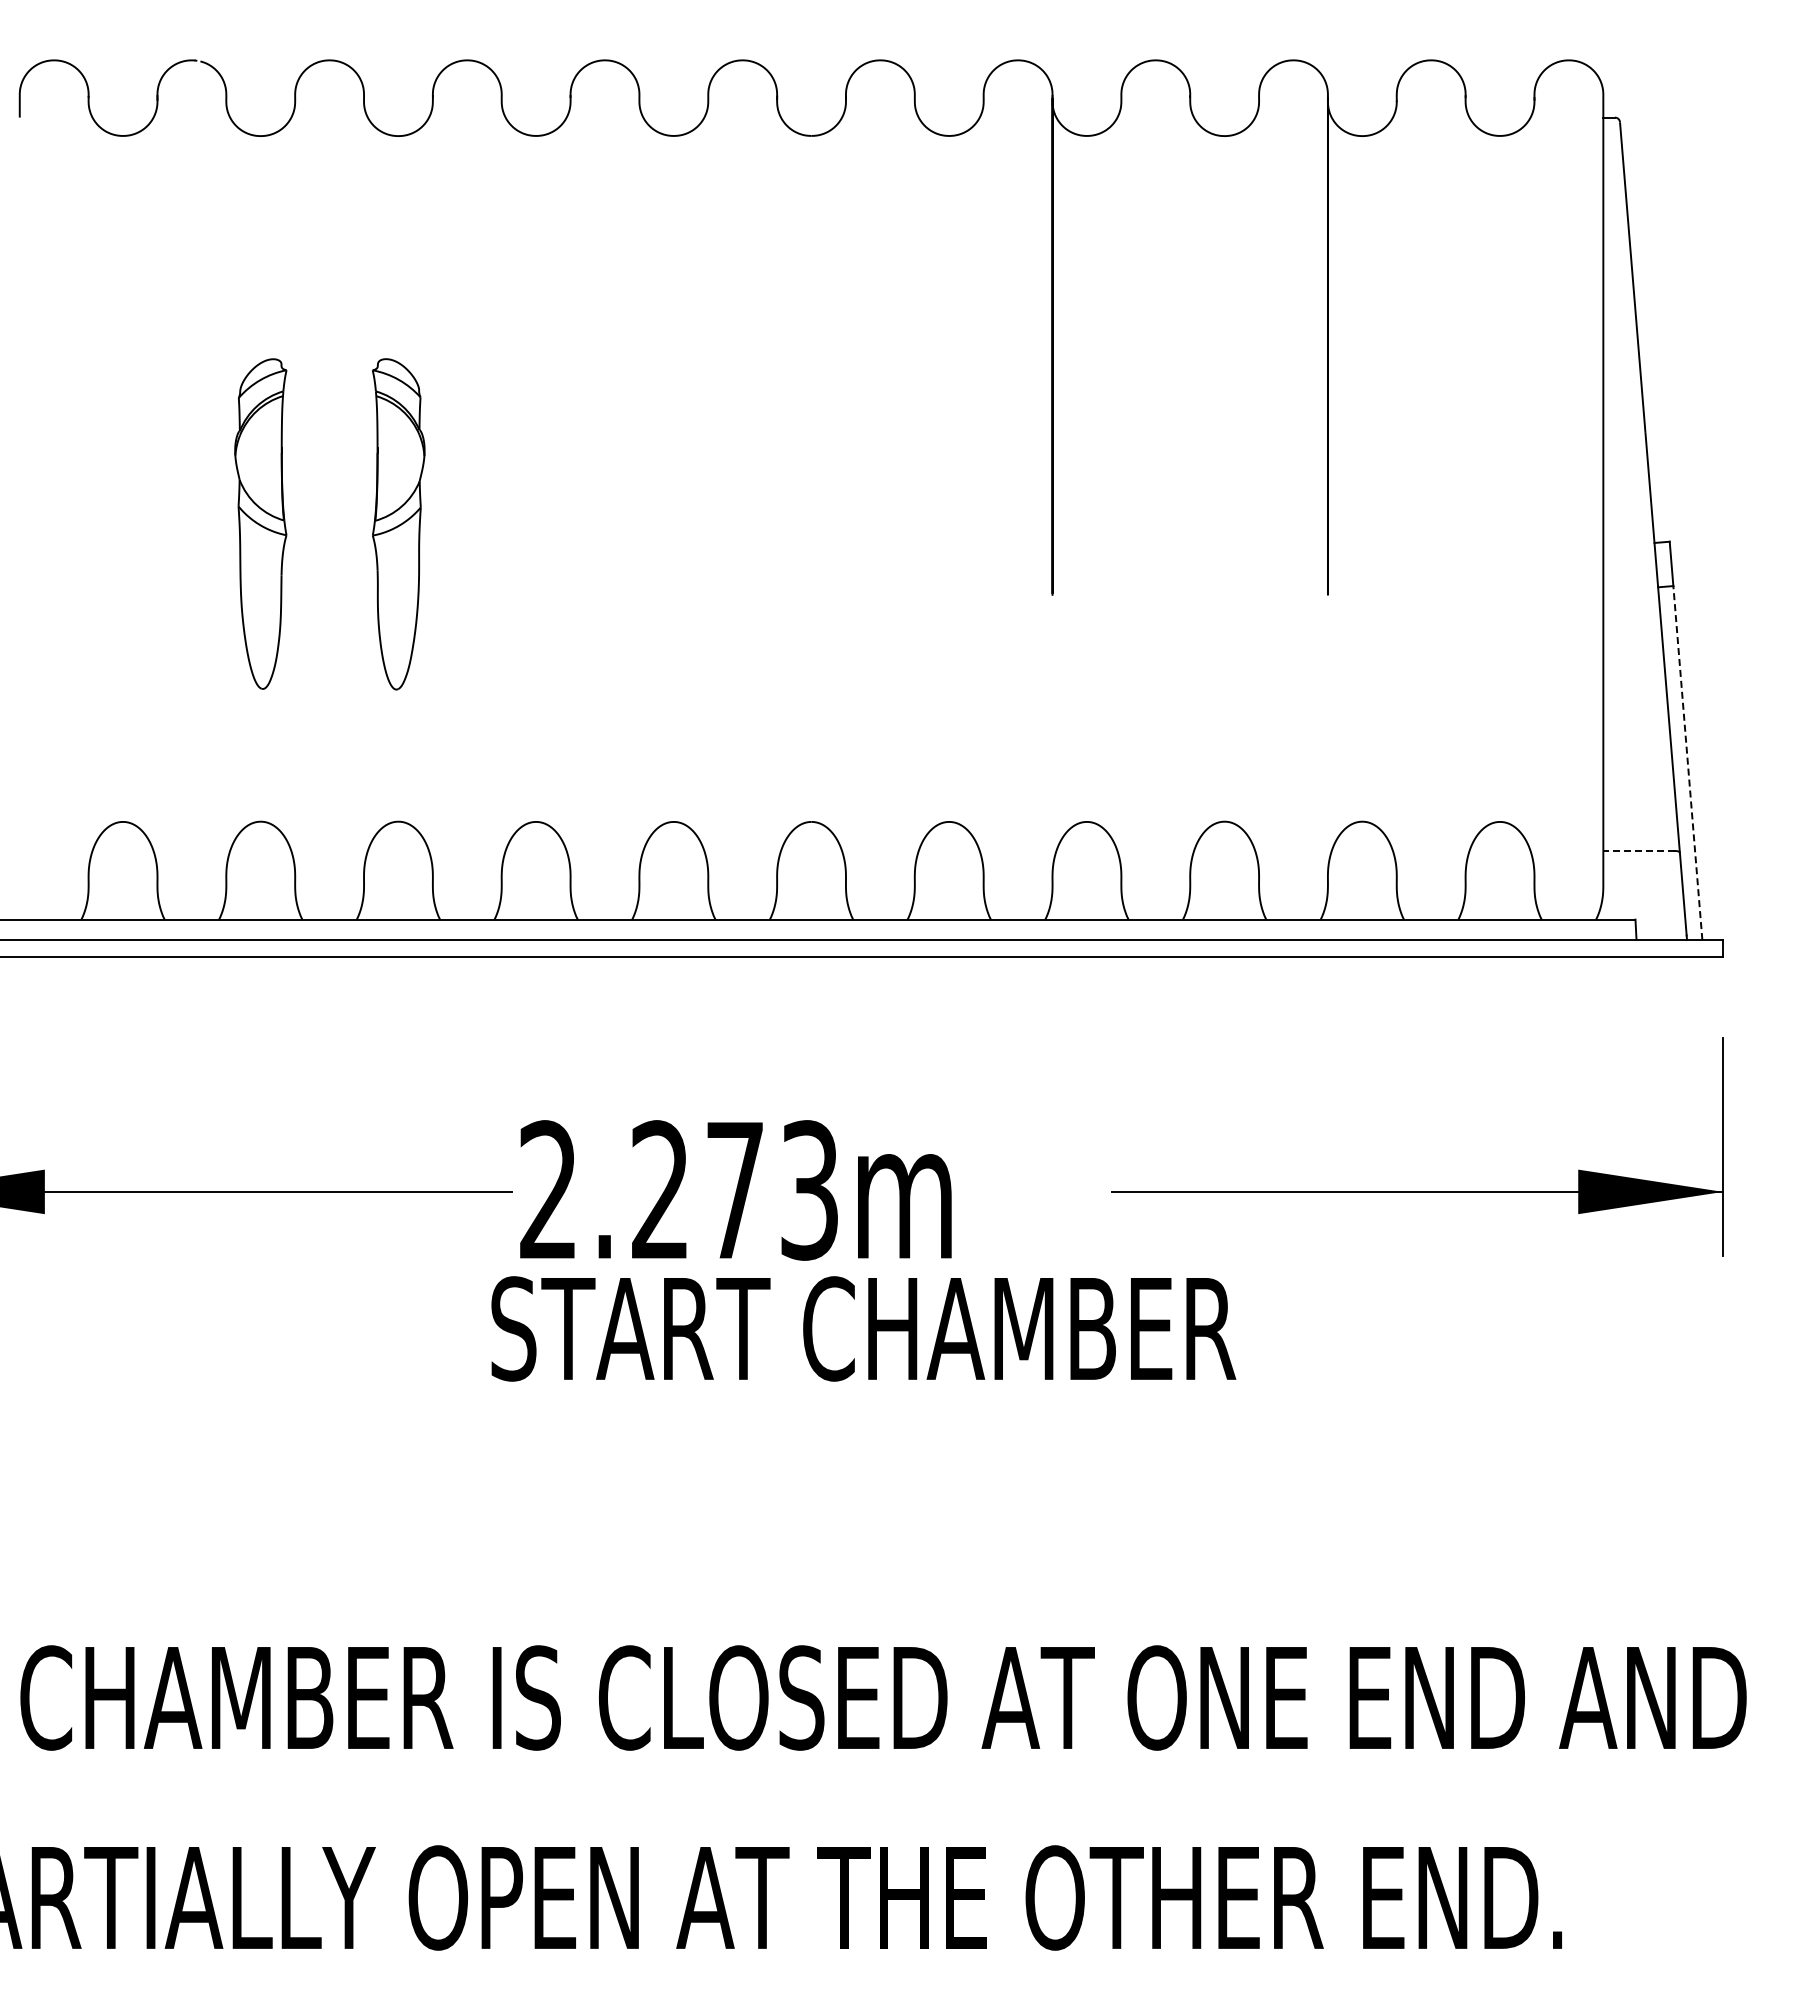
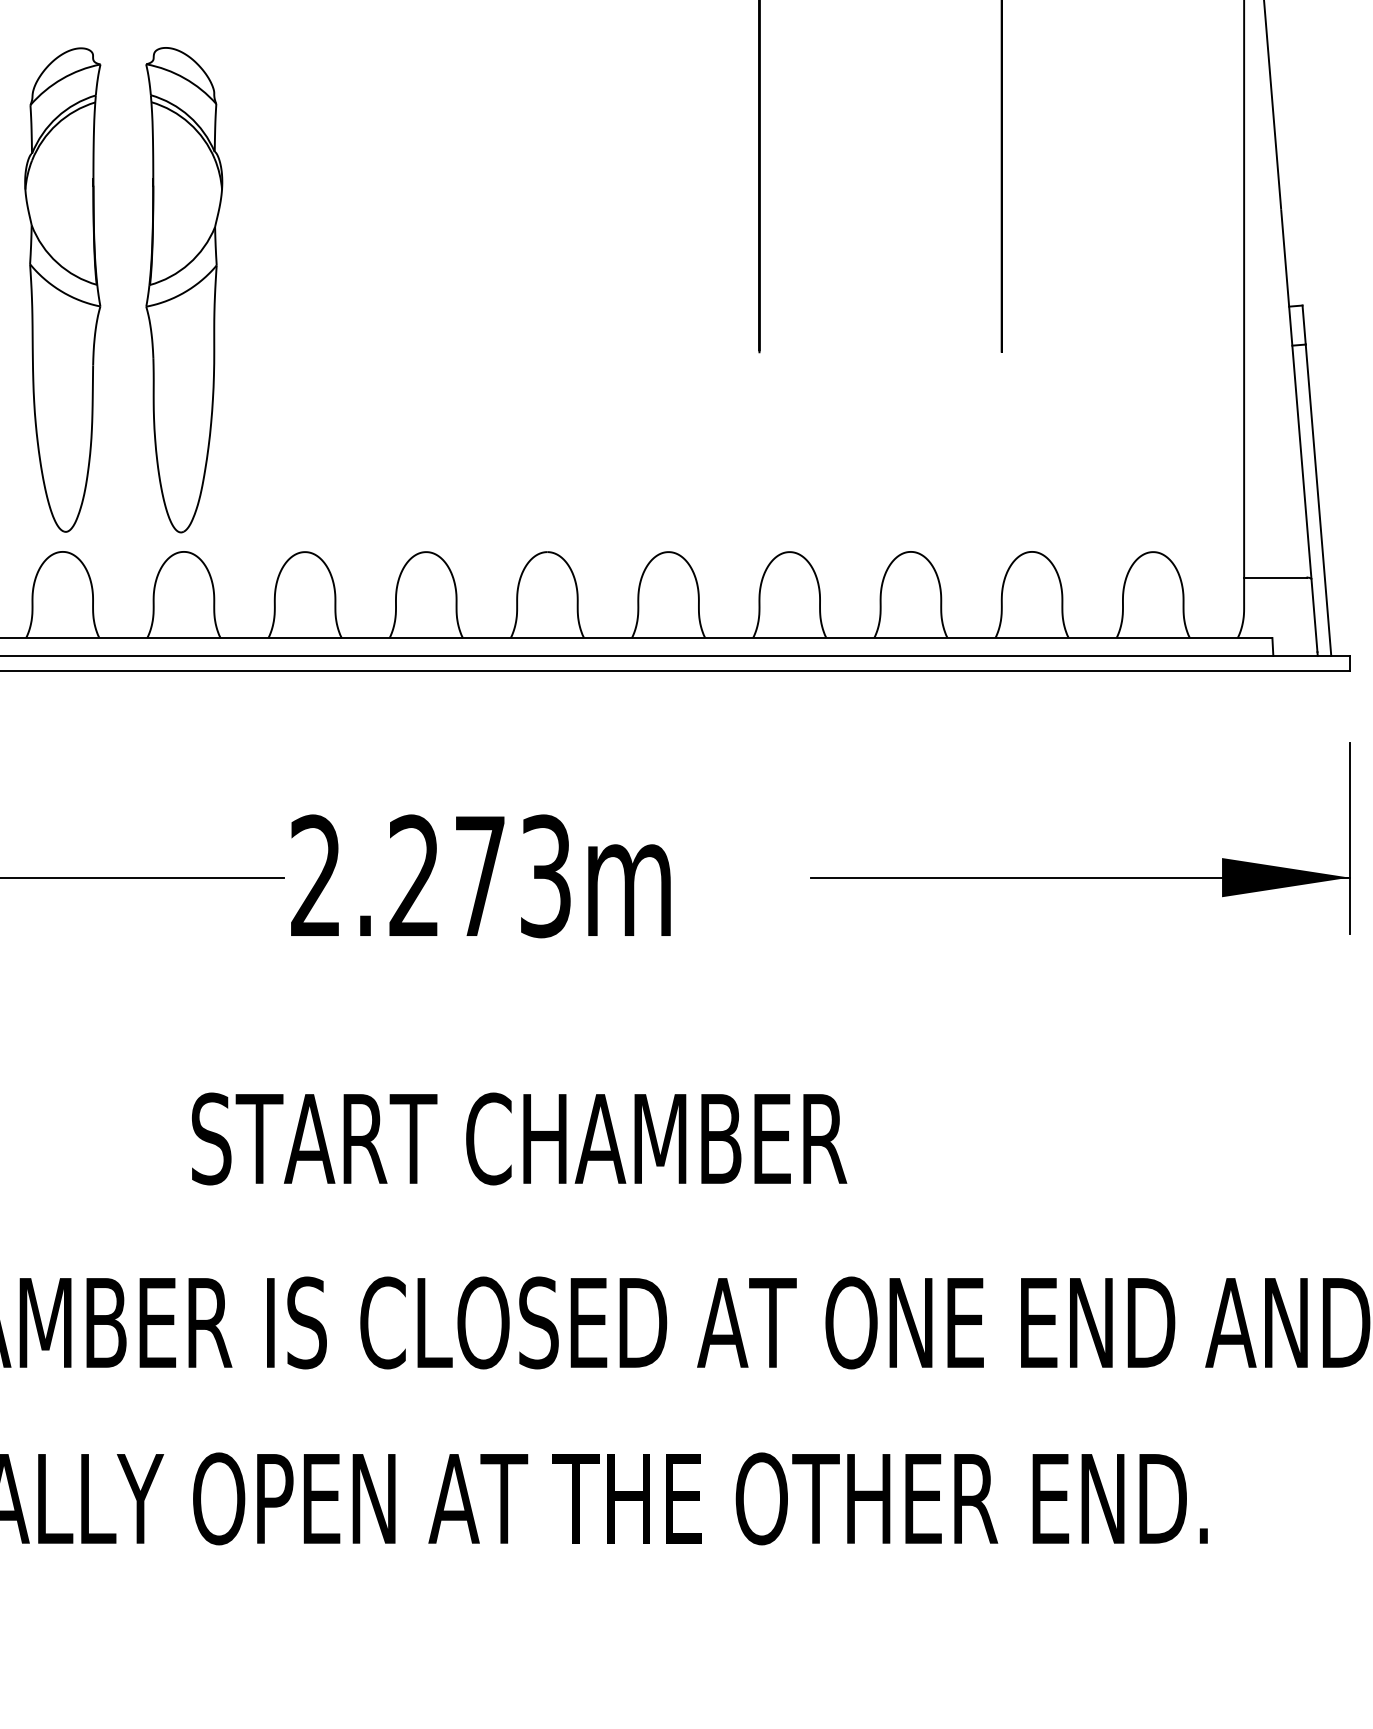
part: (260, 523) -> (62, 289), size x1.67
part: (398, 524) -> (183, 290), size x1.67
line: (1687, 763) -> (1318, 500), dashed -> solid
line: (1639, 851) -> (1275, 578), dashed -> solid
text: (863, 1328) -> (519, 1138), moved

